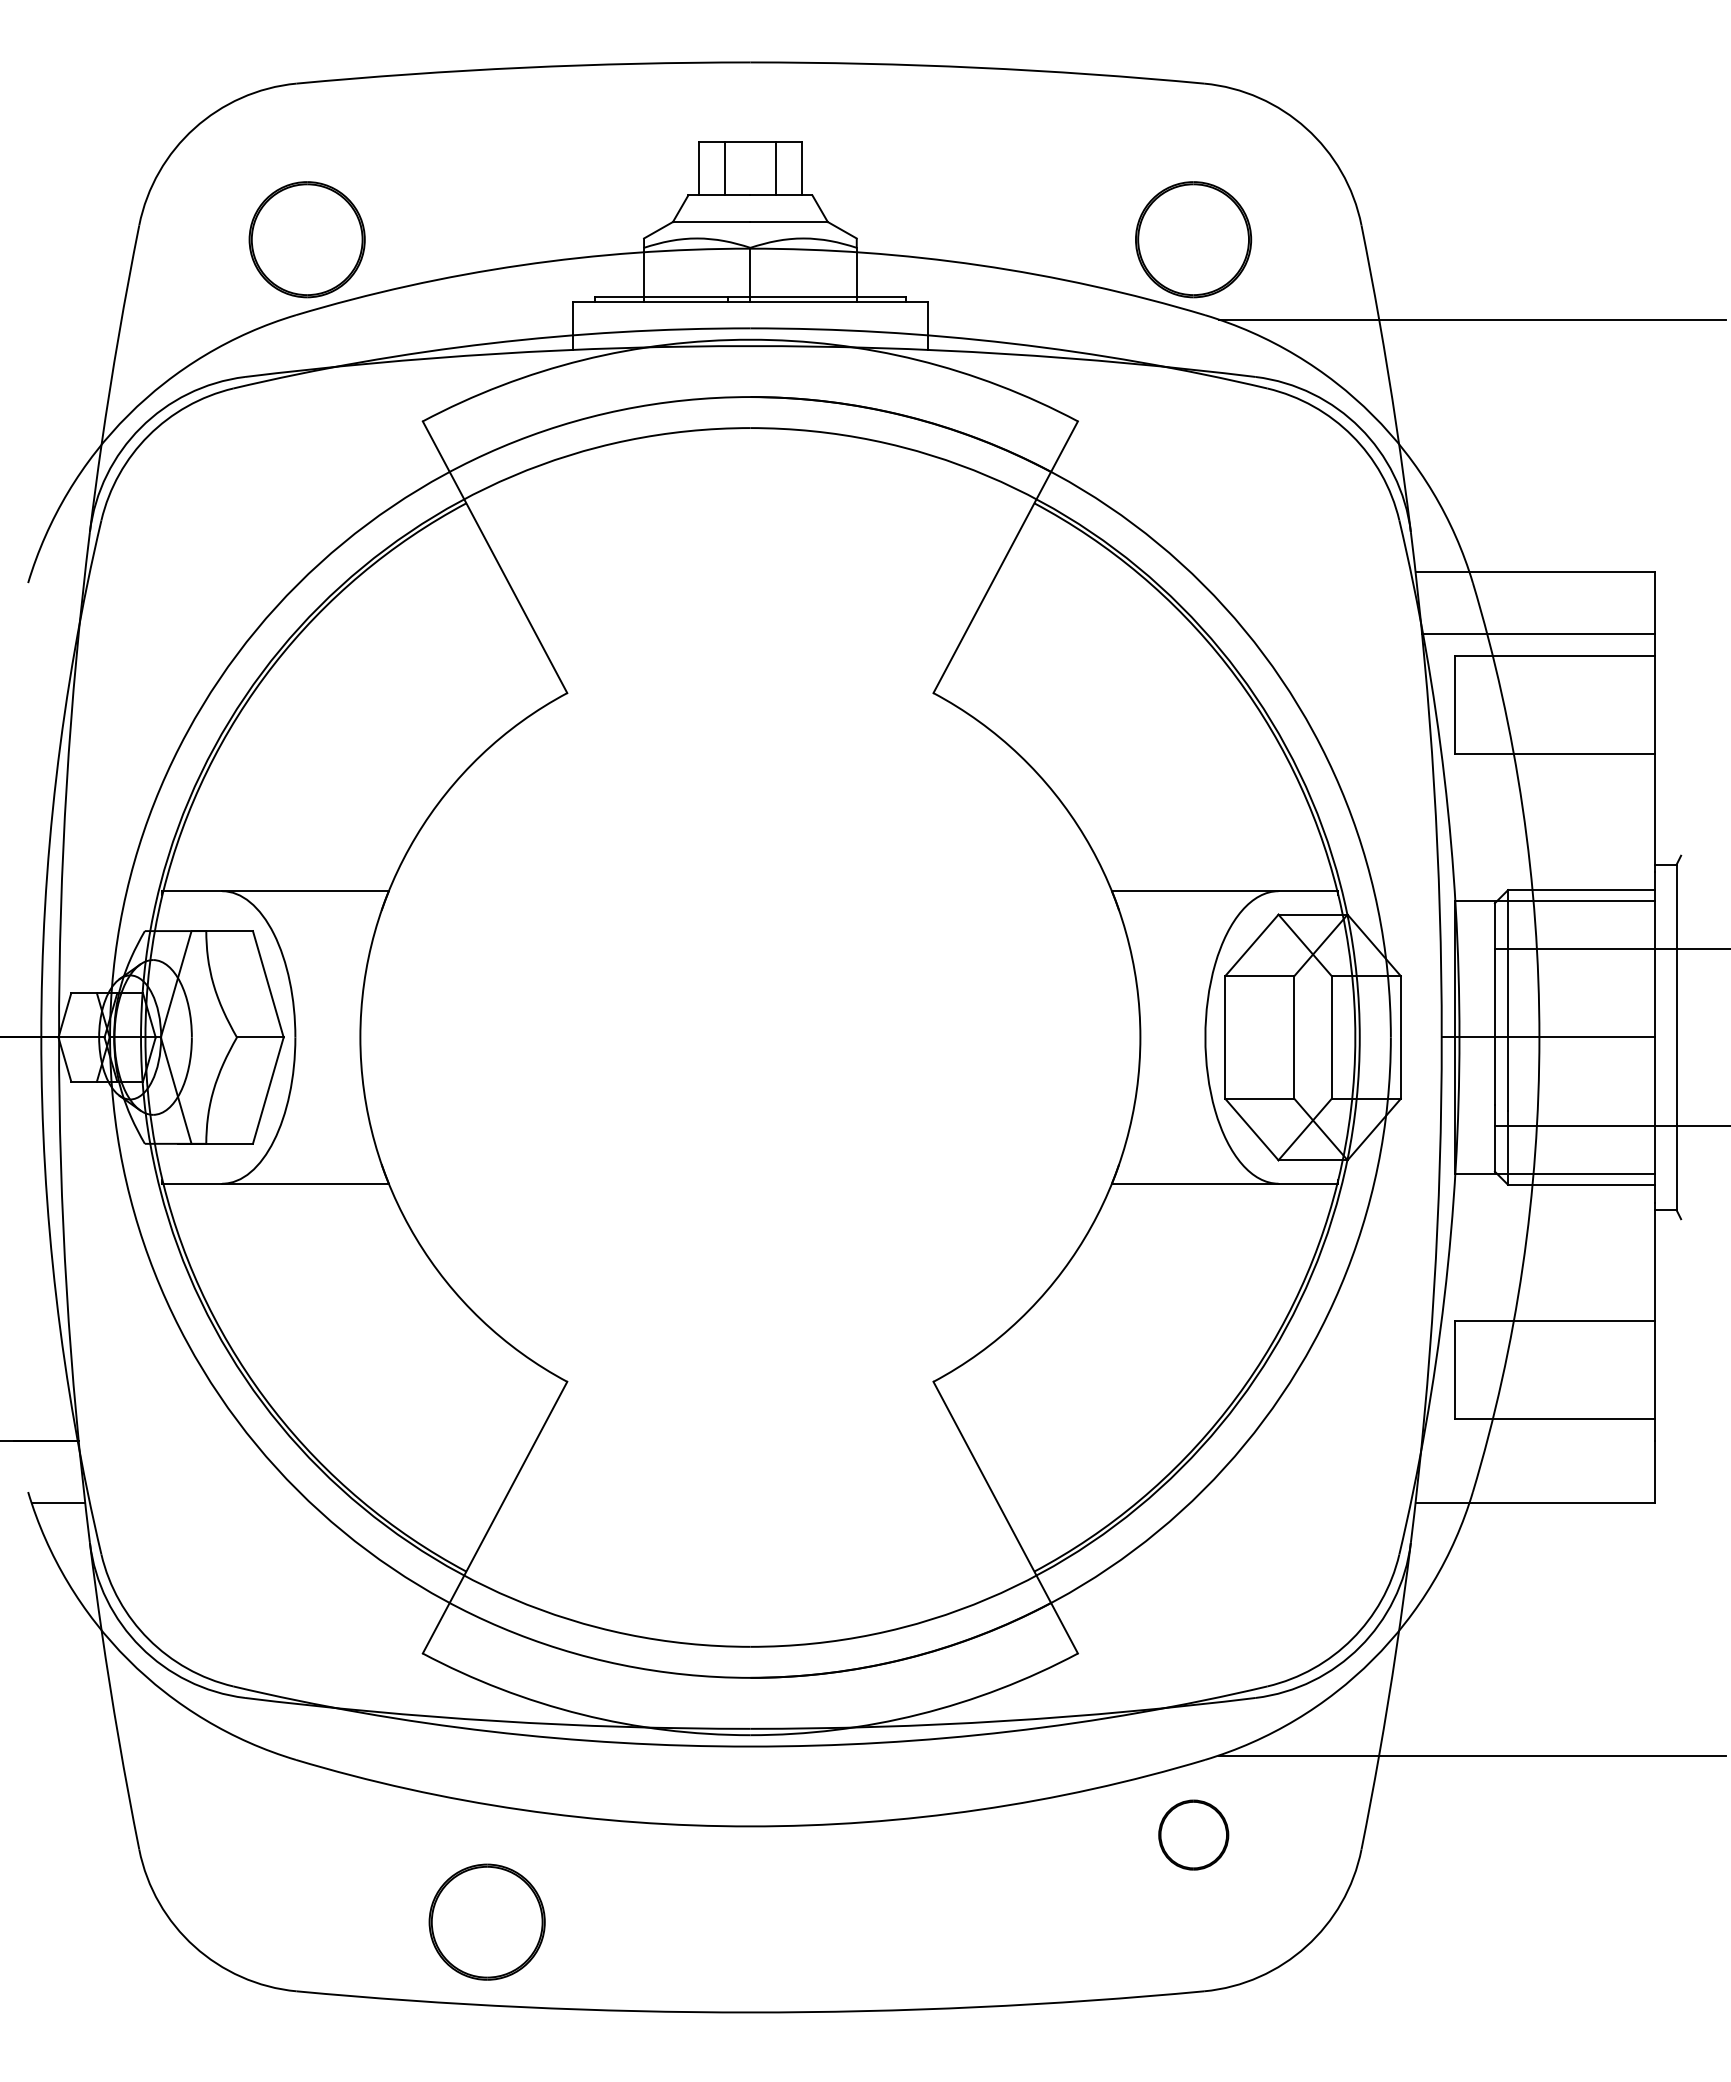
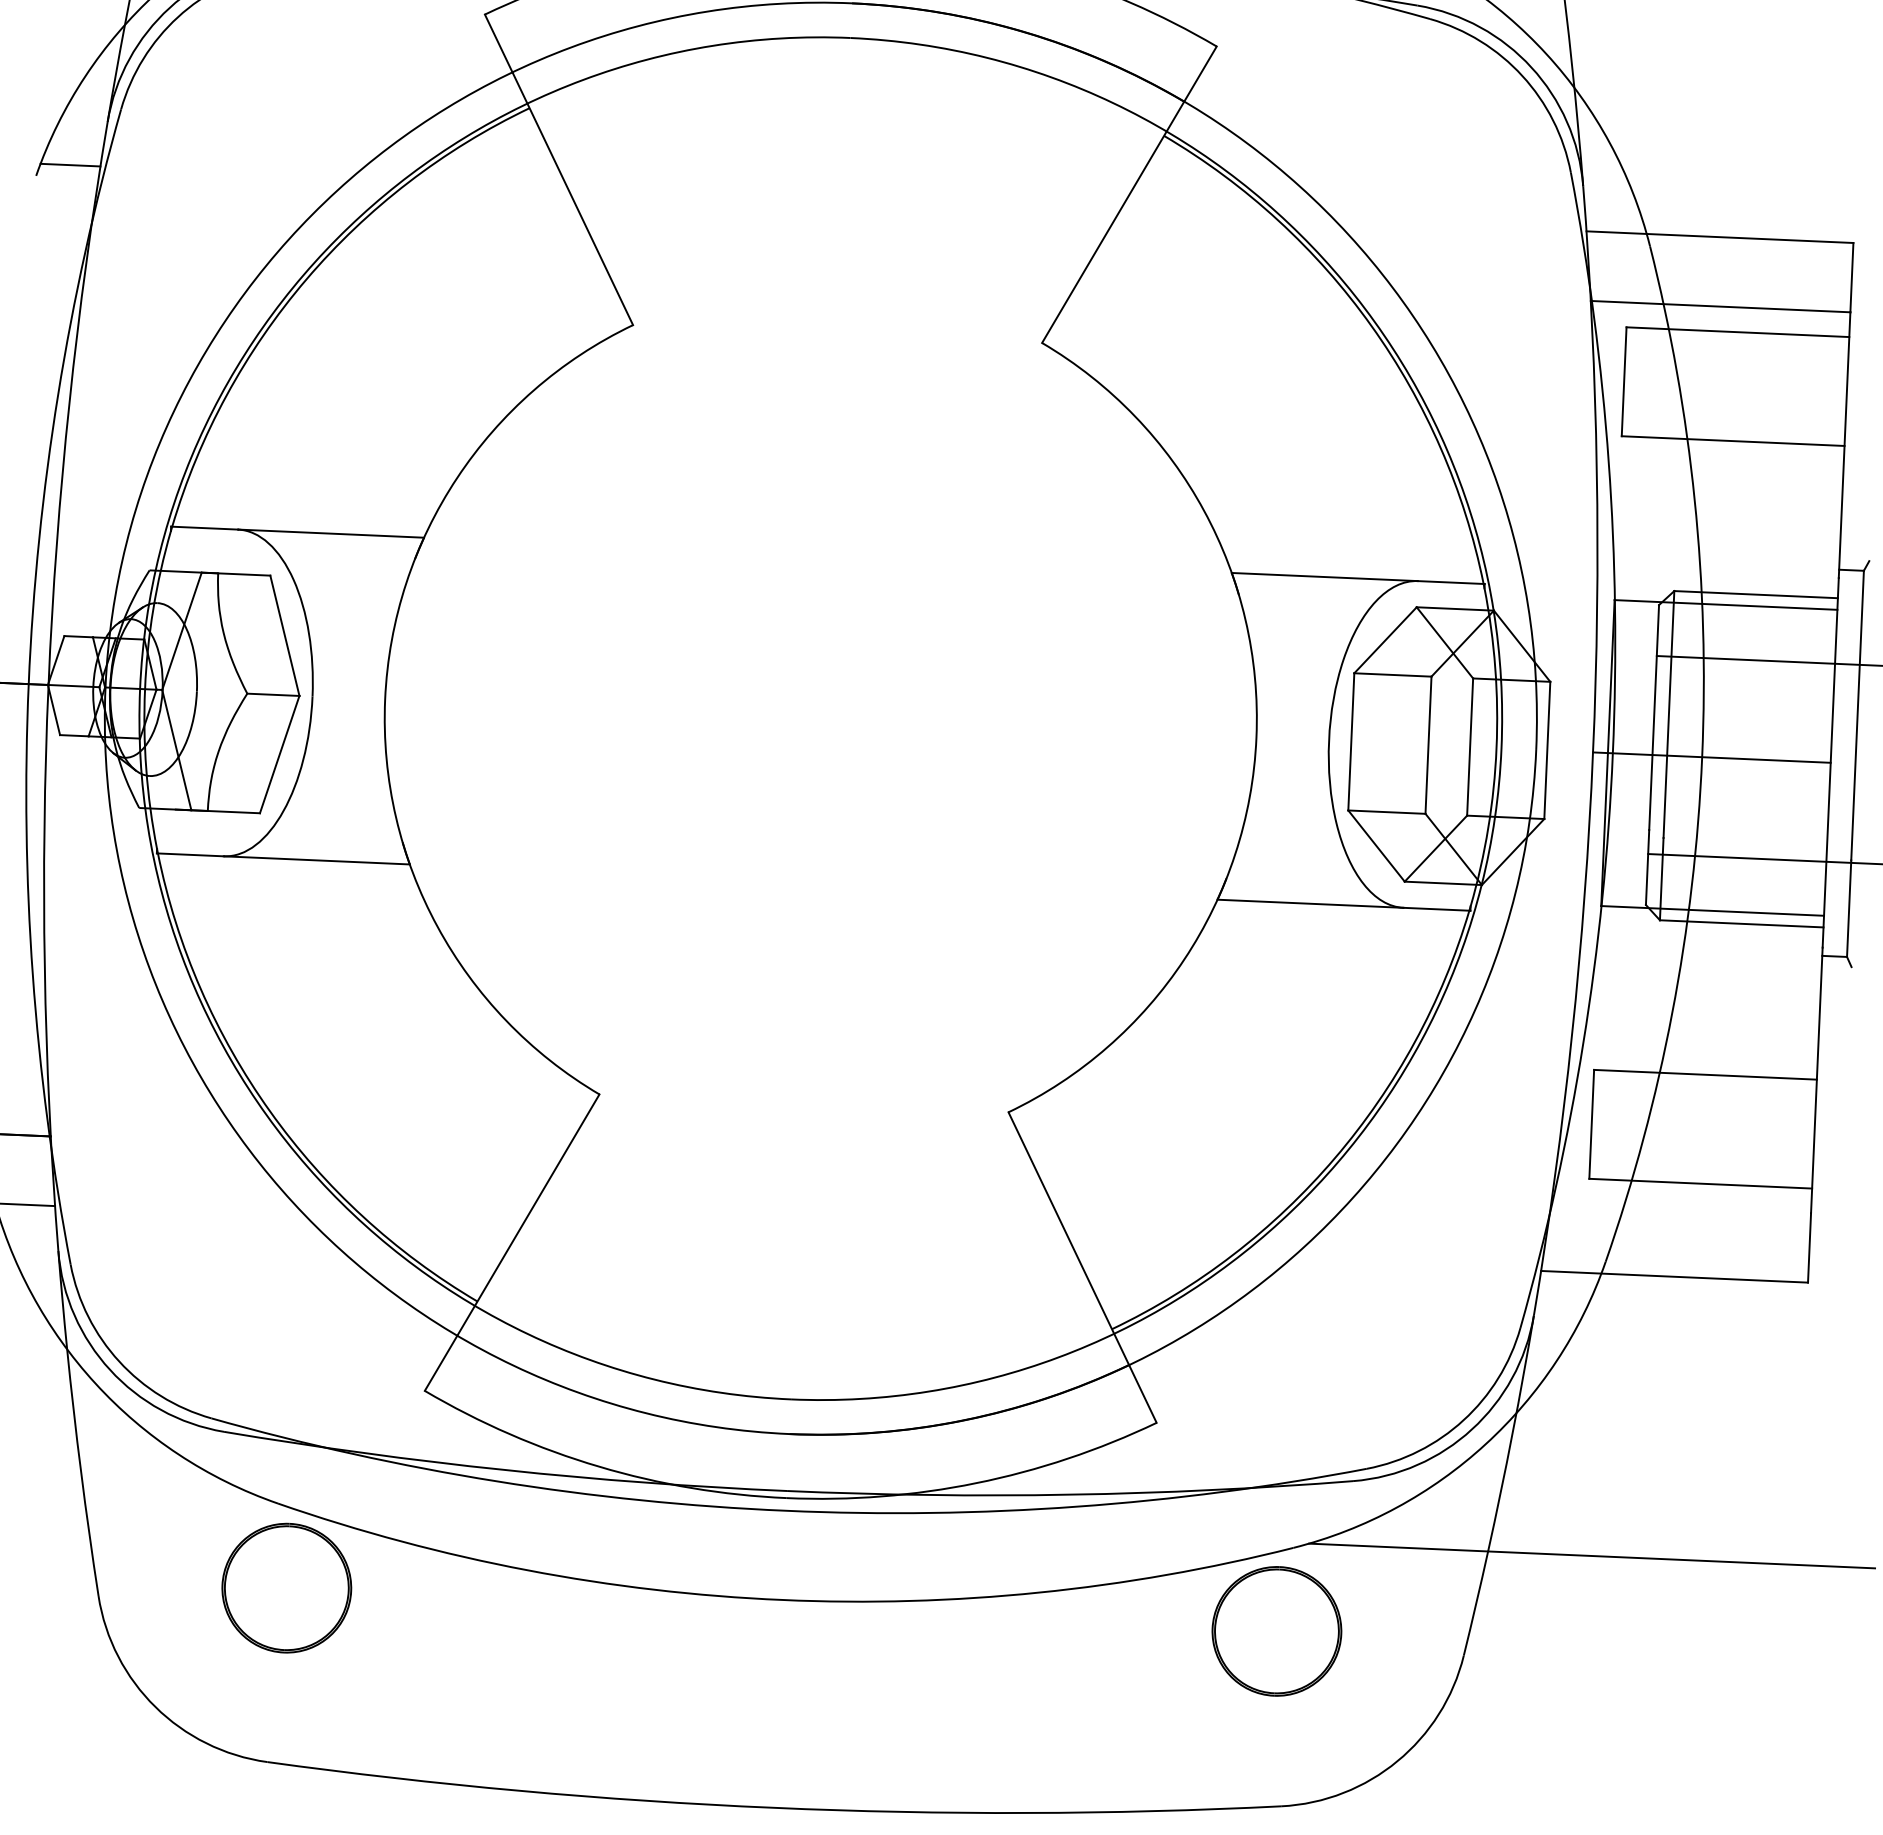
line: (58, 572) -> (70, 165), added
part: (1193, 1834) -> (1276, 1630), size x1.67
part: (486, 1921) -> (286, 1587), moved

